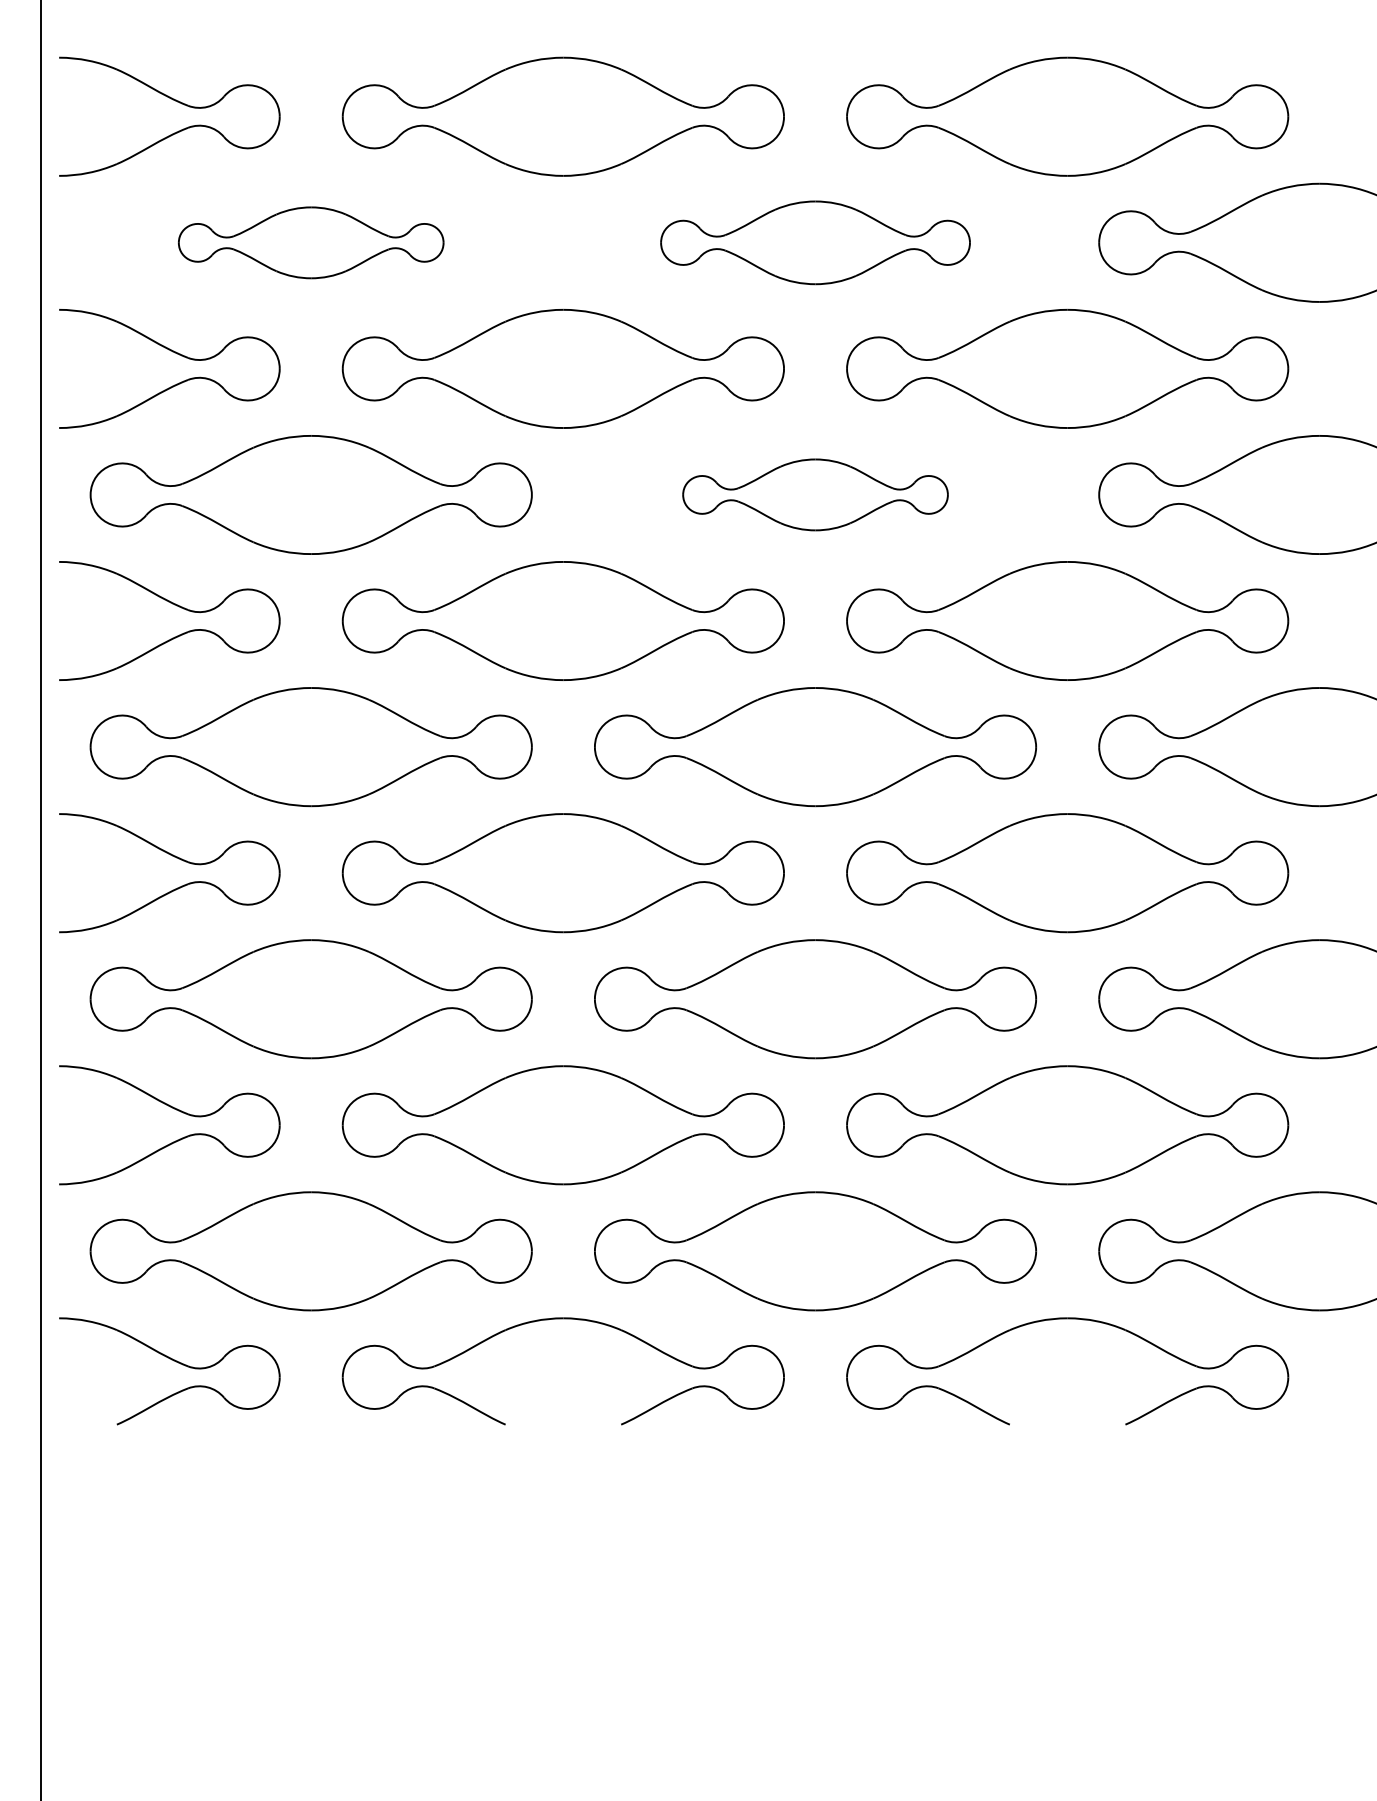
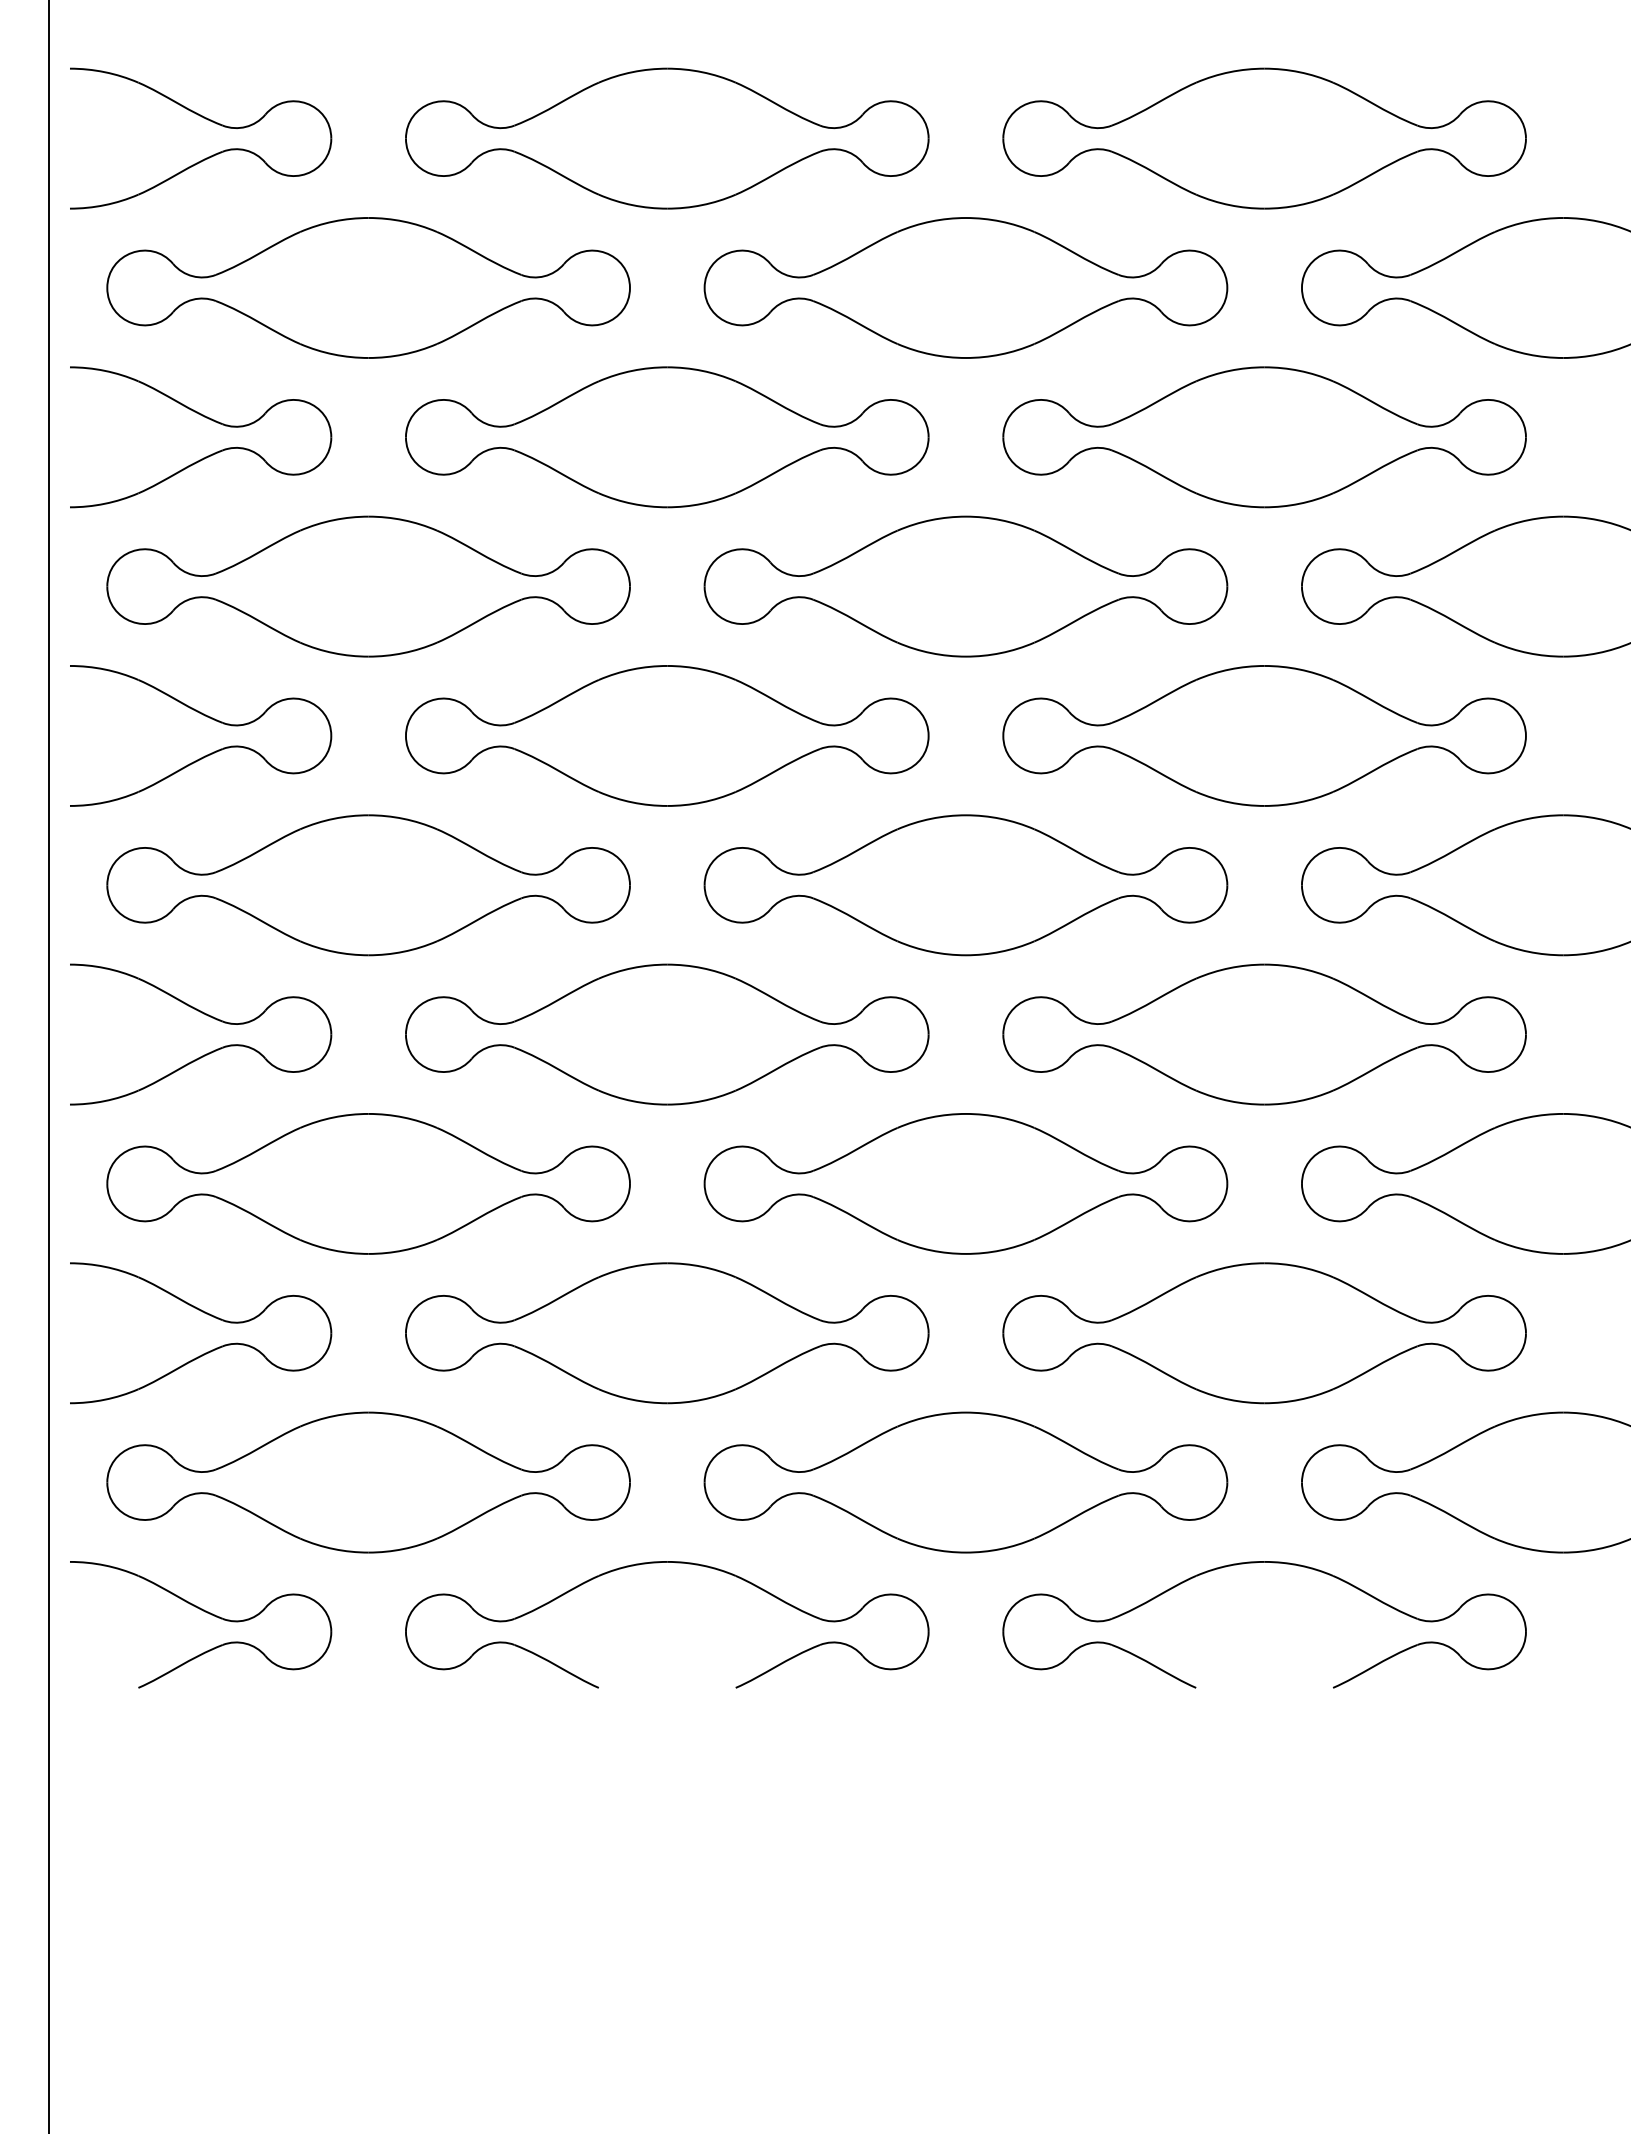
part: (311, 242) -> (368, 287), size x1.67
part: (815, 242) -> (965, 287), size x1.43
part: (815, 494) -> (965, 586), size x1.67

